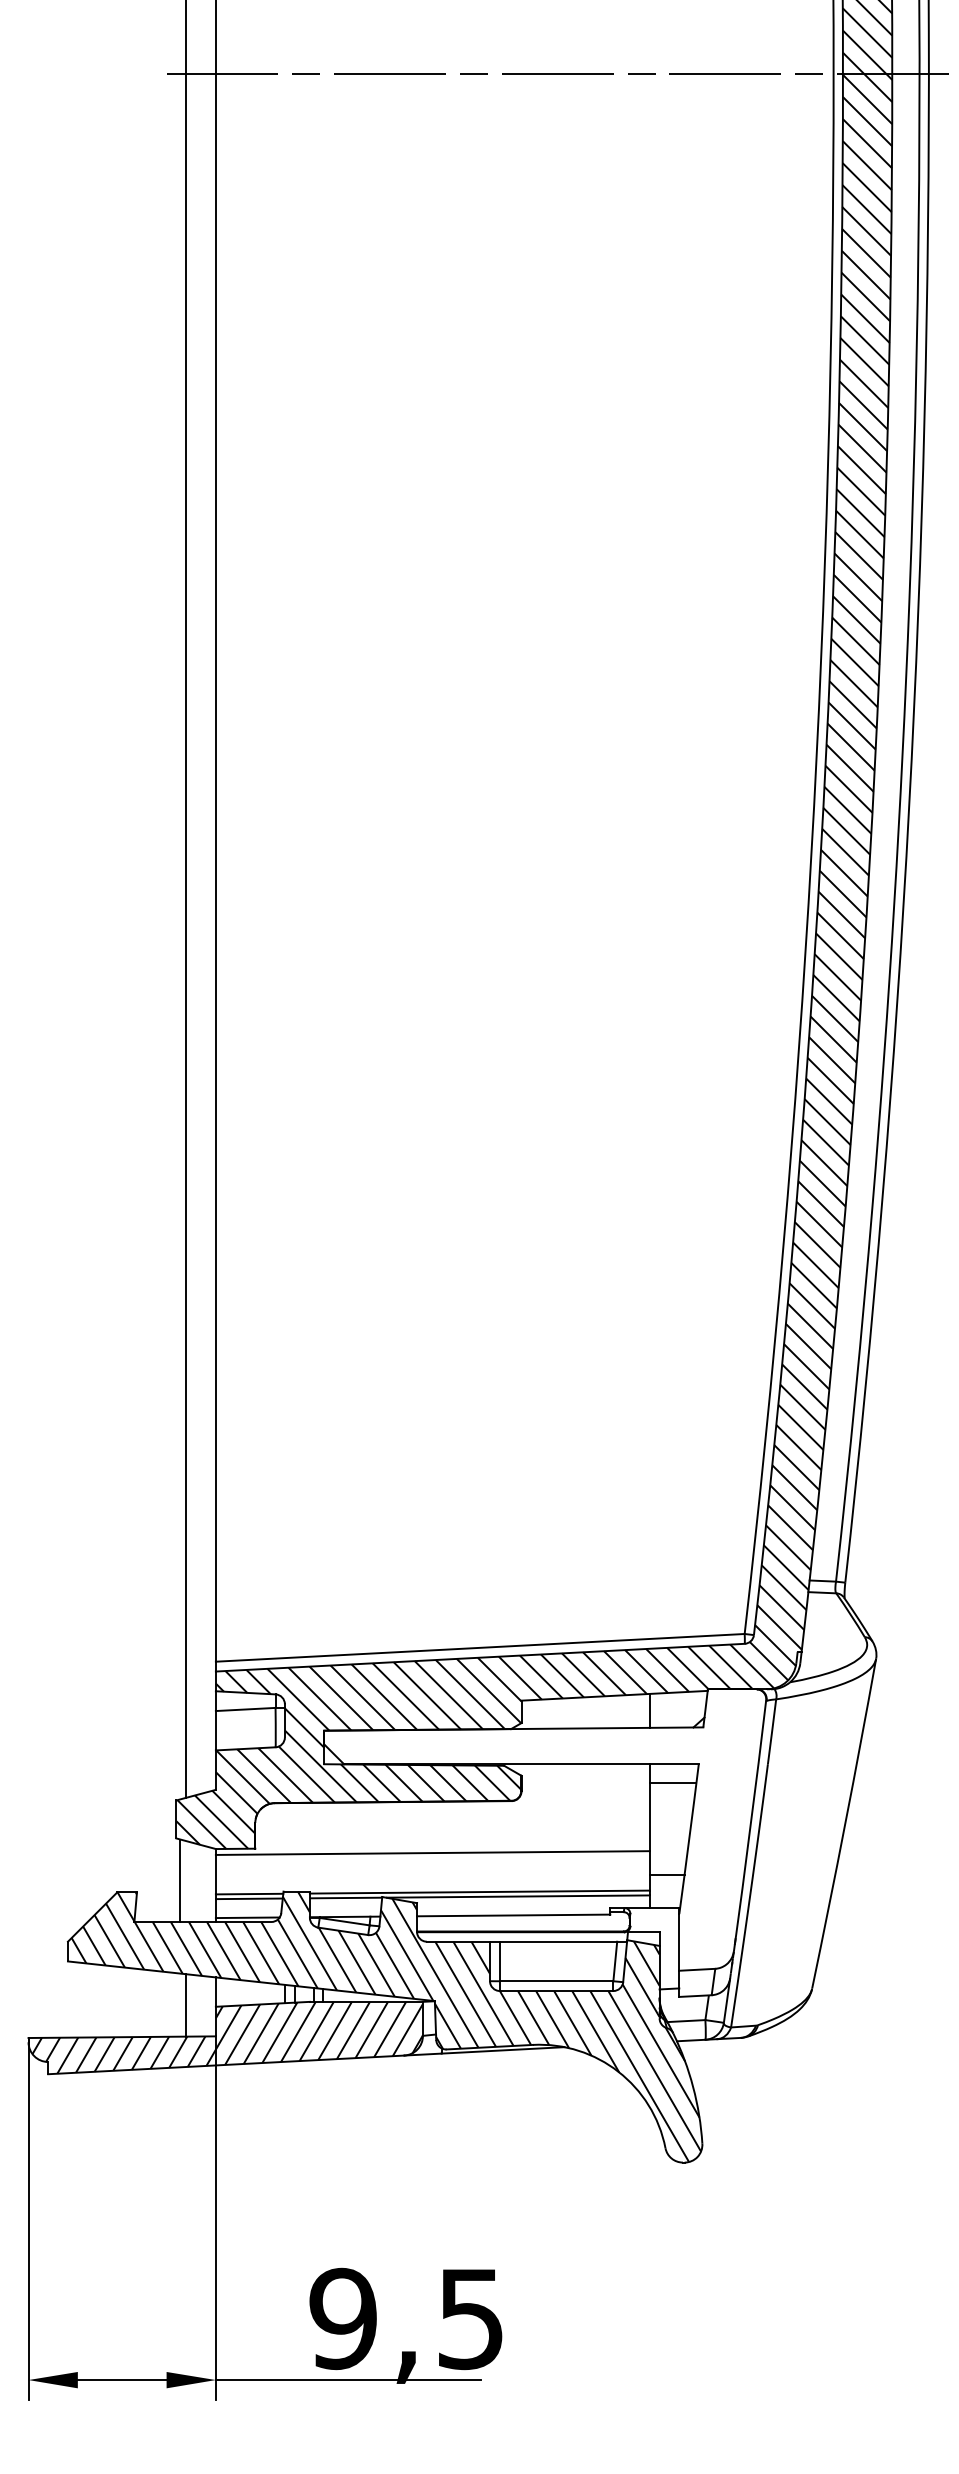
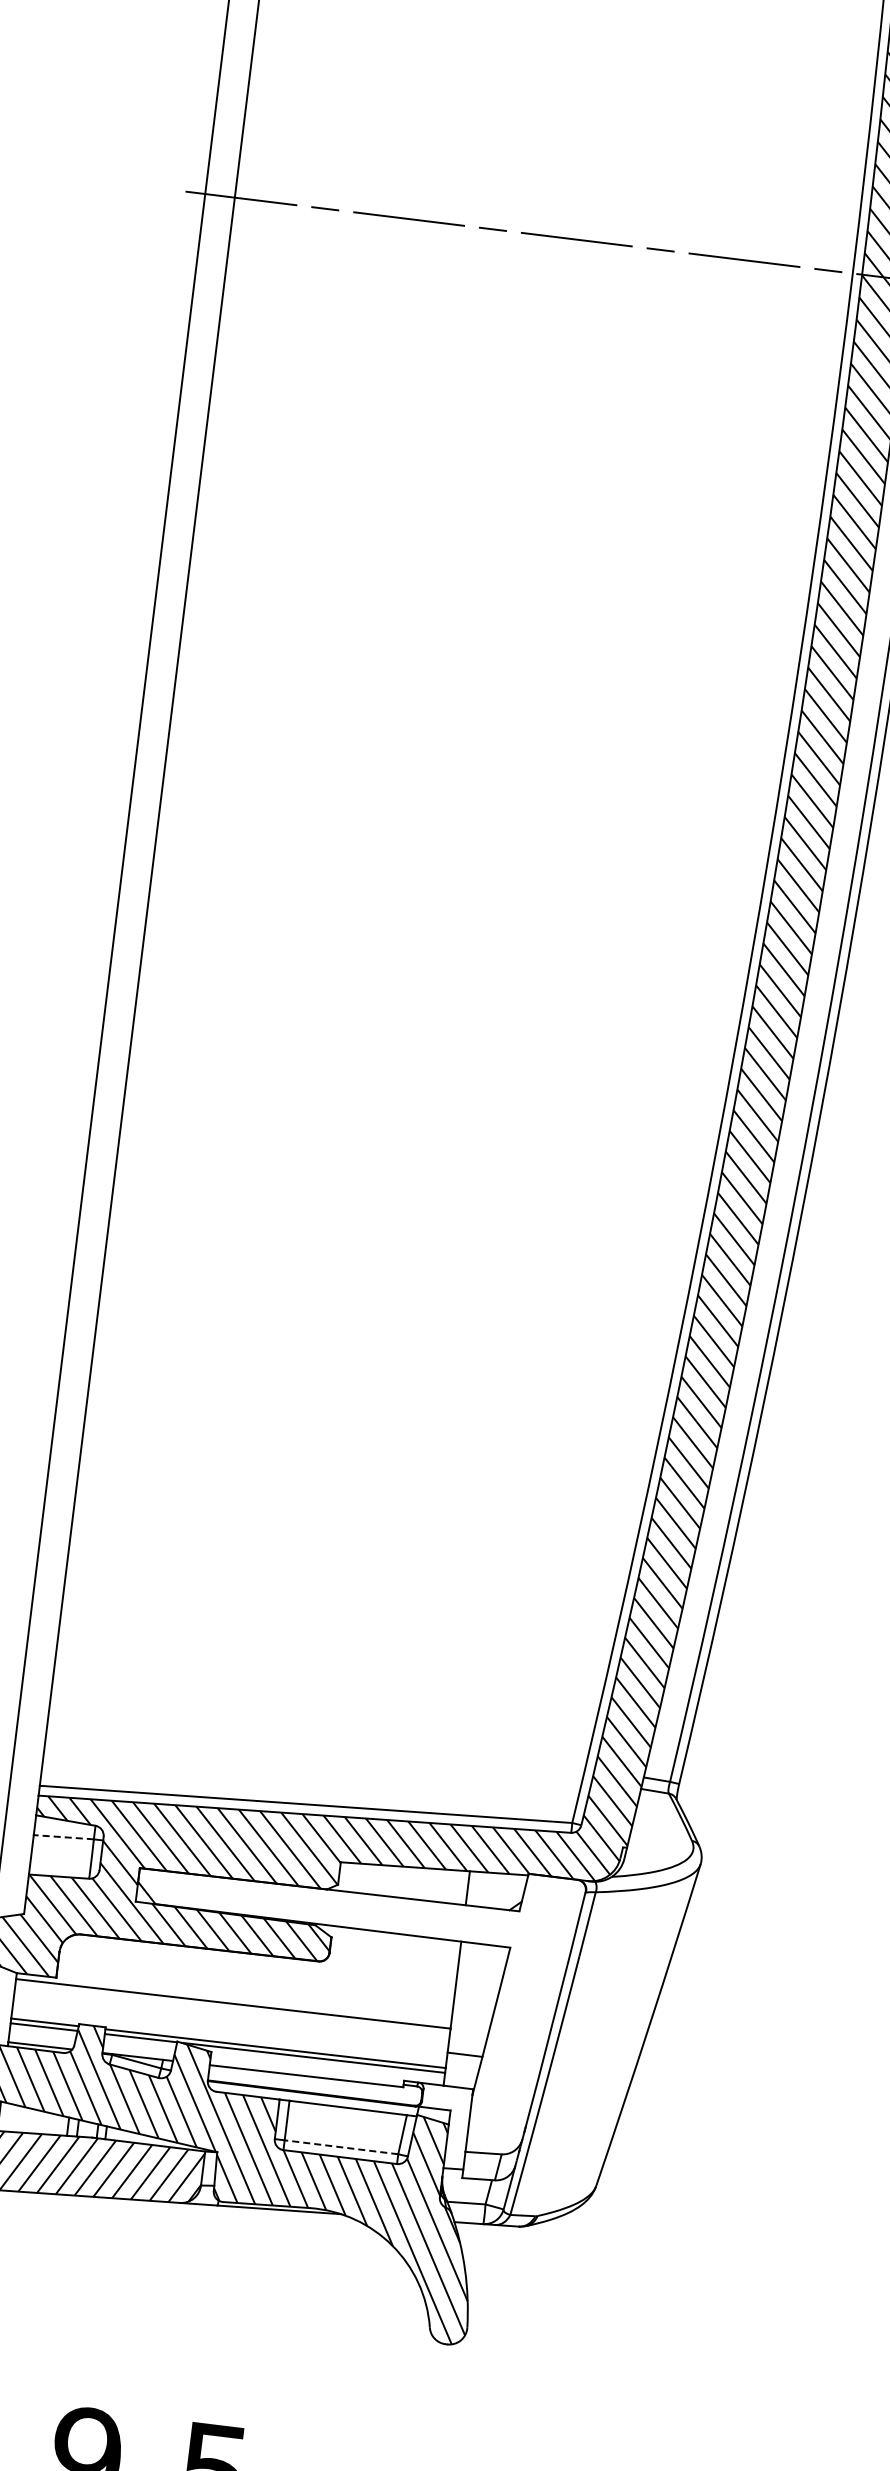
line: (245, 1709) -> (63, 1837), solid -> dashed
line: (672, 1783) -> (481, 1963), removed
line: (556, 1981) -> (341, 2147), solid -> dashed

